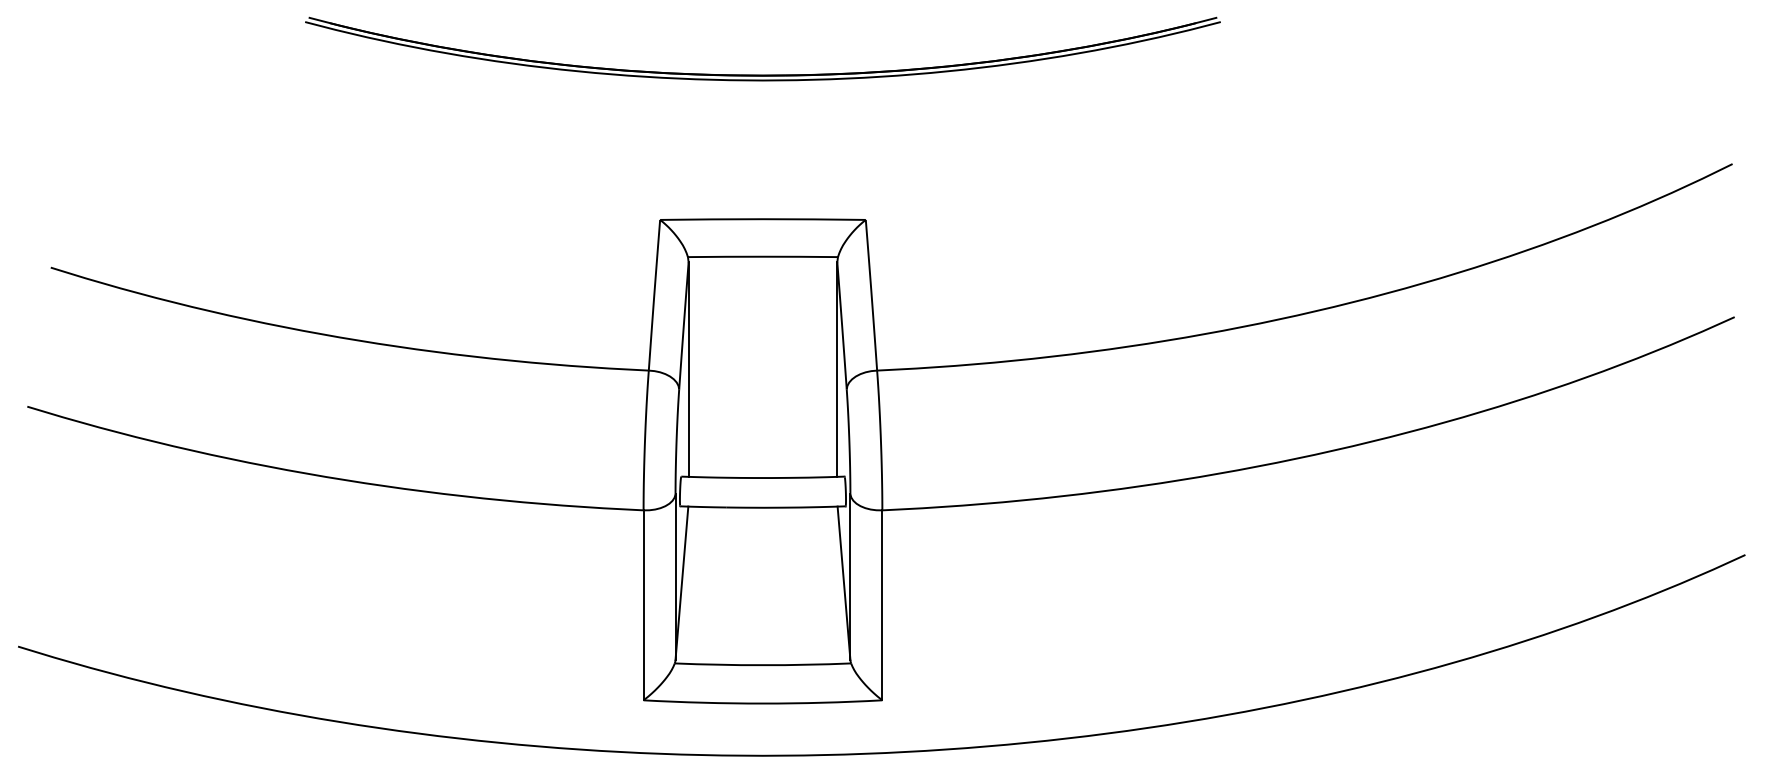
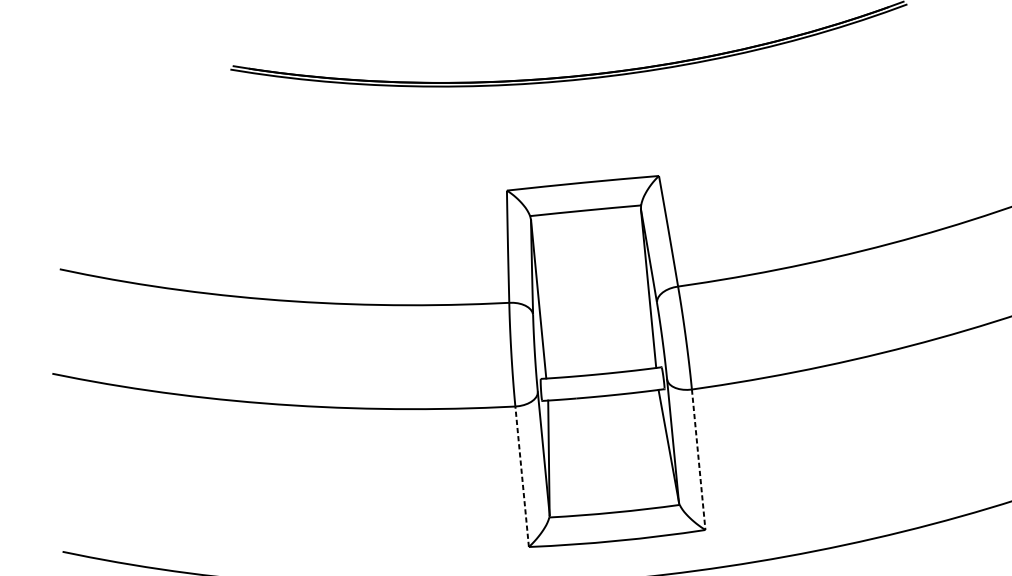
line: (643, 605) -> (522, 476), solid -> dashed
line: (882, 605) -> (698, 459), solid -> dashed

